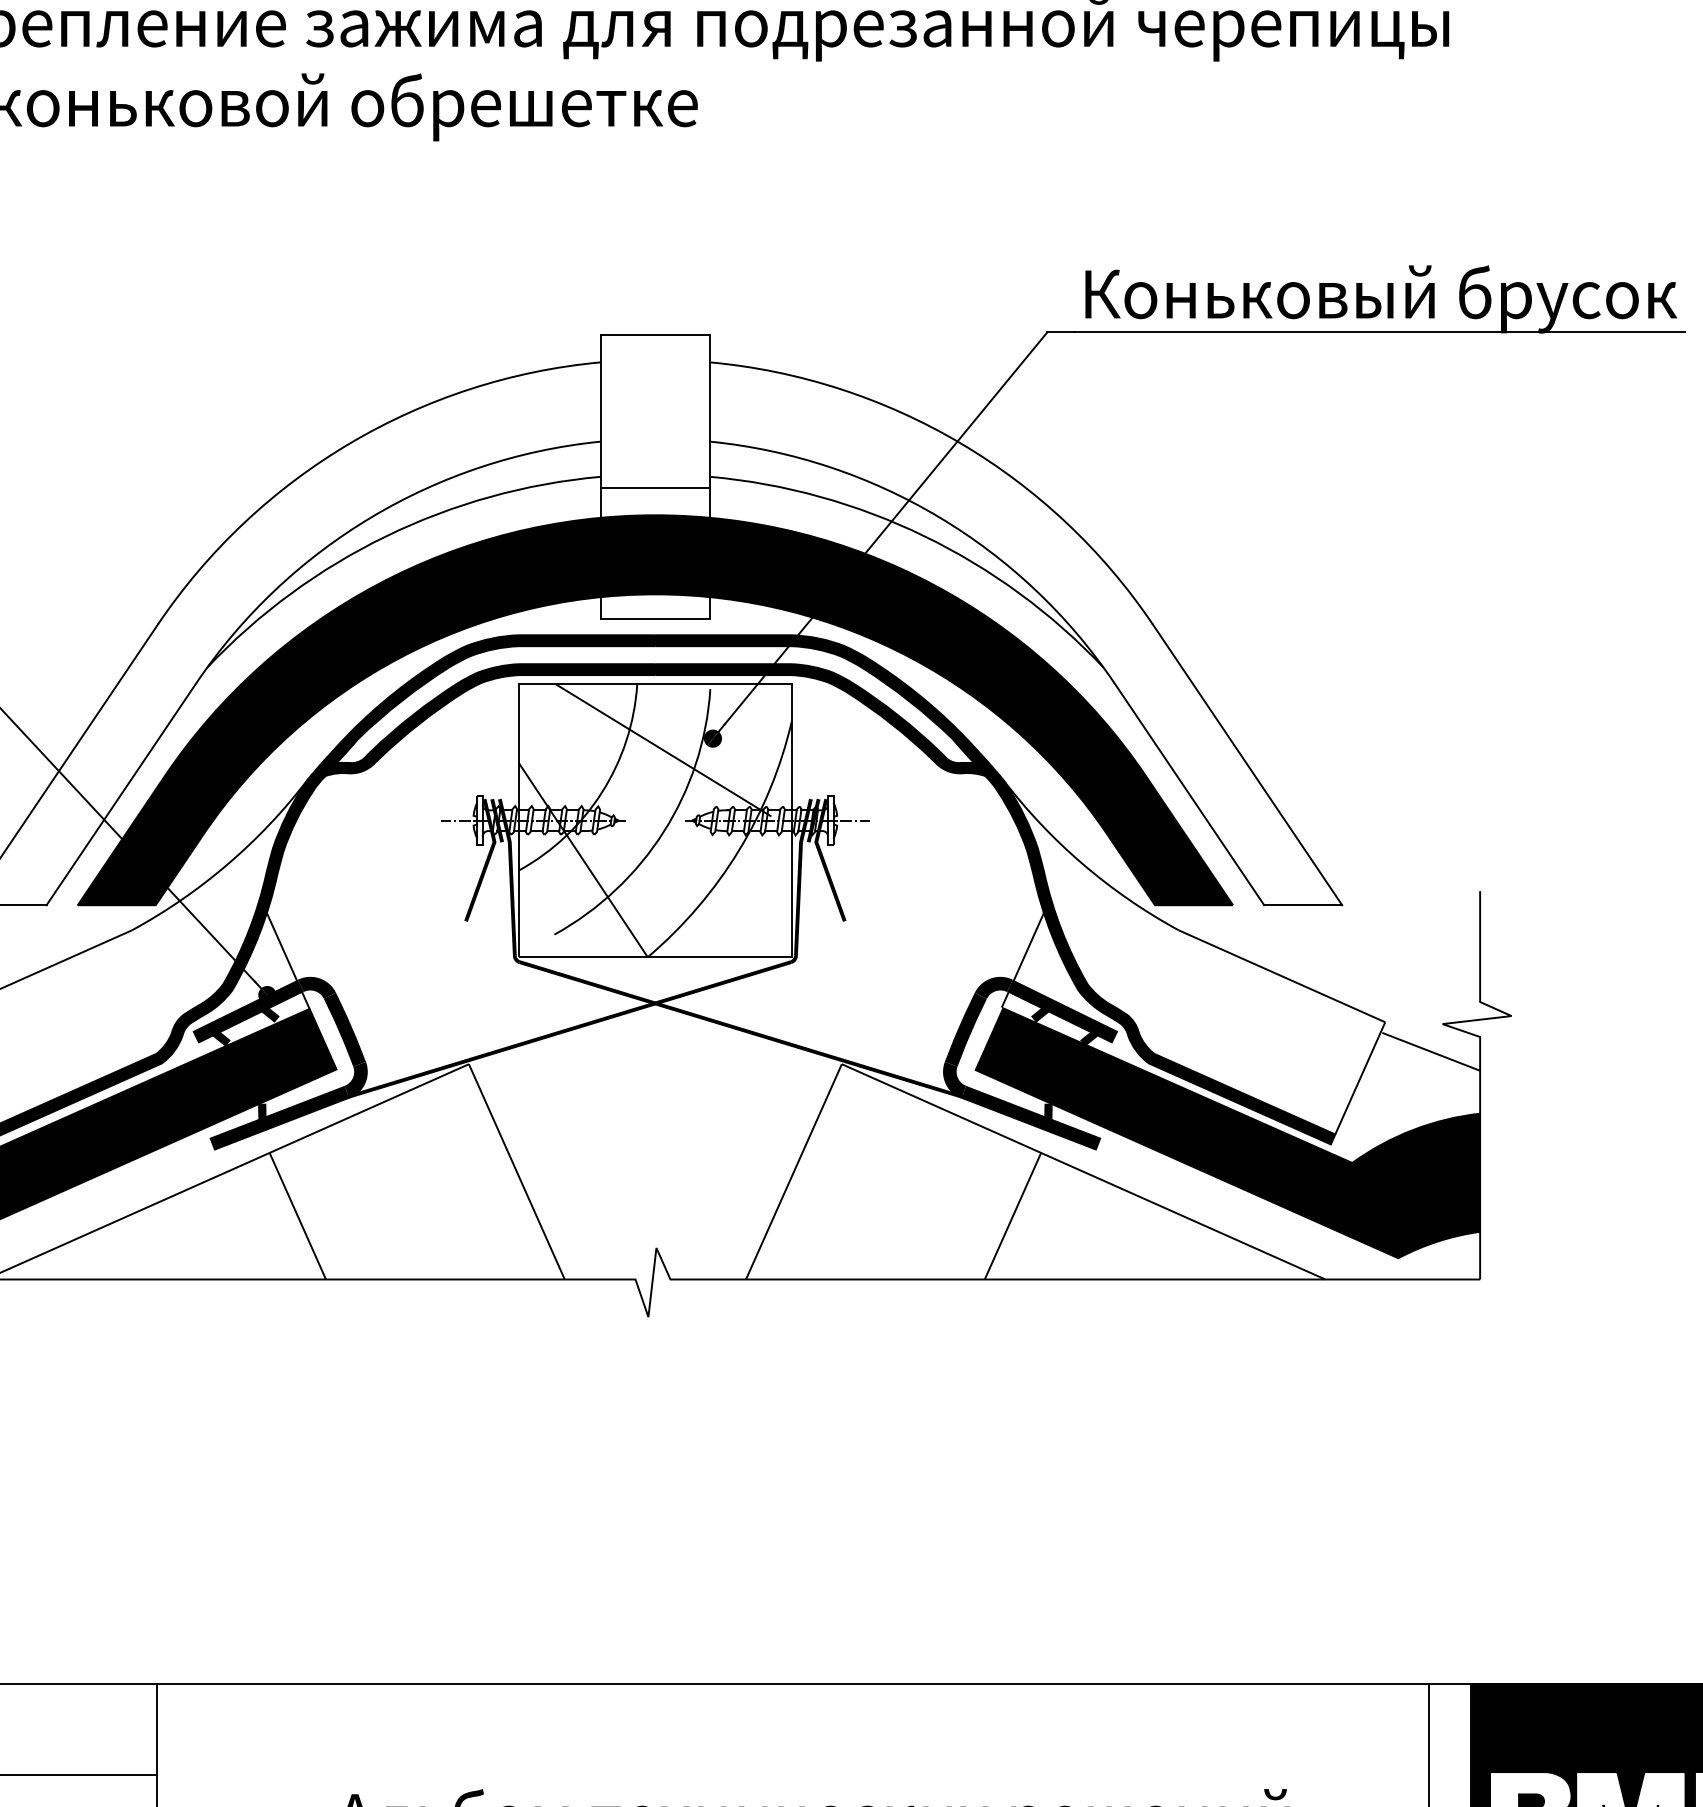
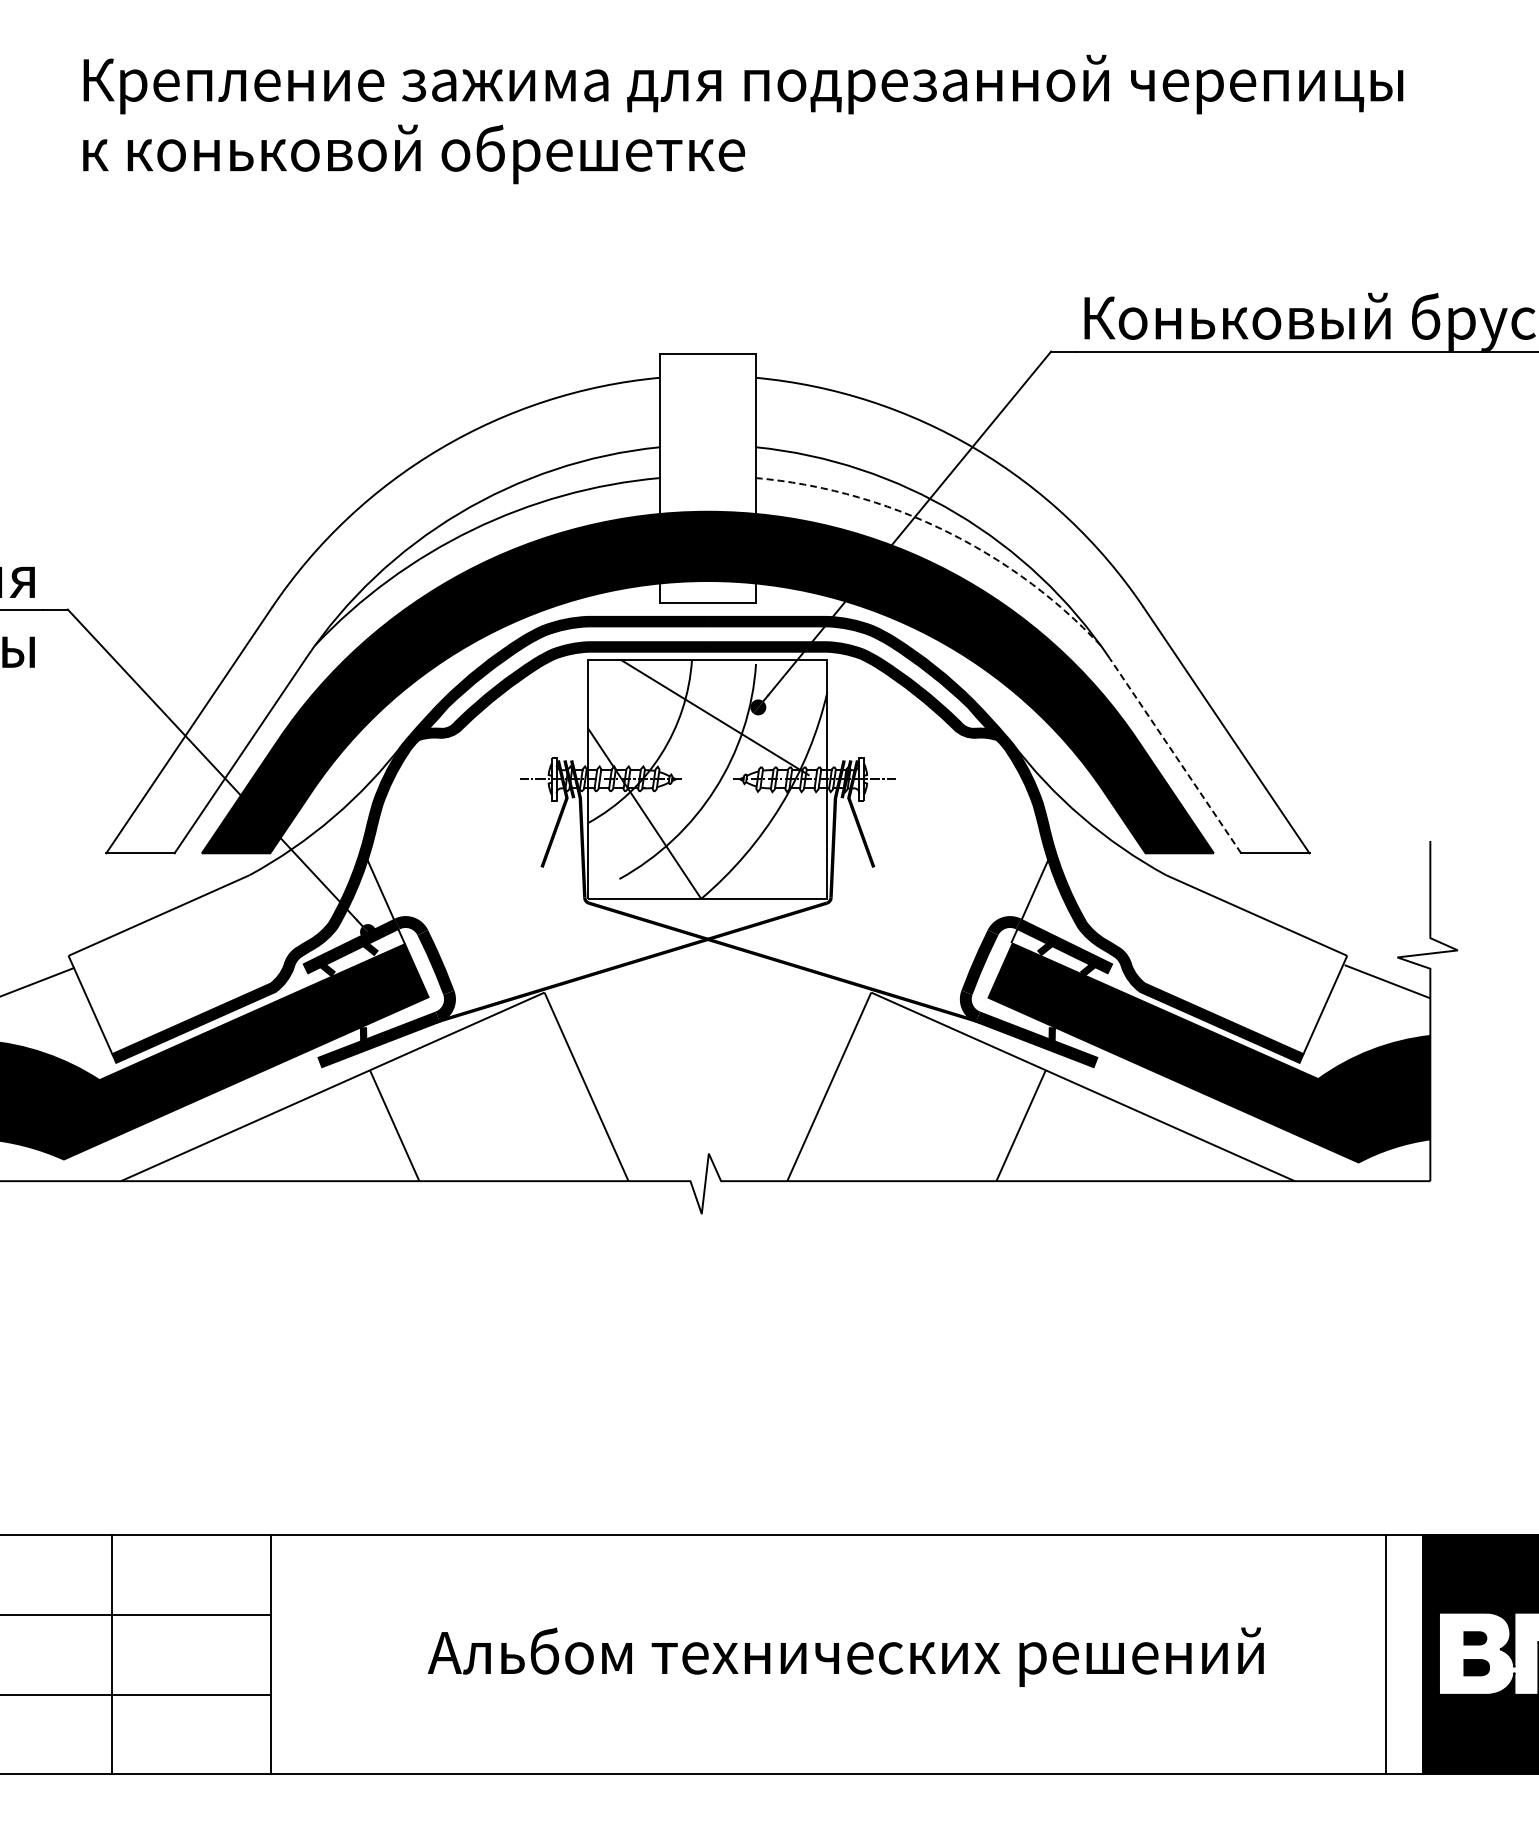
line: (654, 487) -> (707, 487), removed
arc: (924, 536) -> (943, 530), solid -> dashed
line: (1189, 793) -> (1175, 755), solid -> dashed

